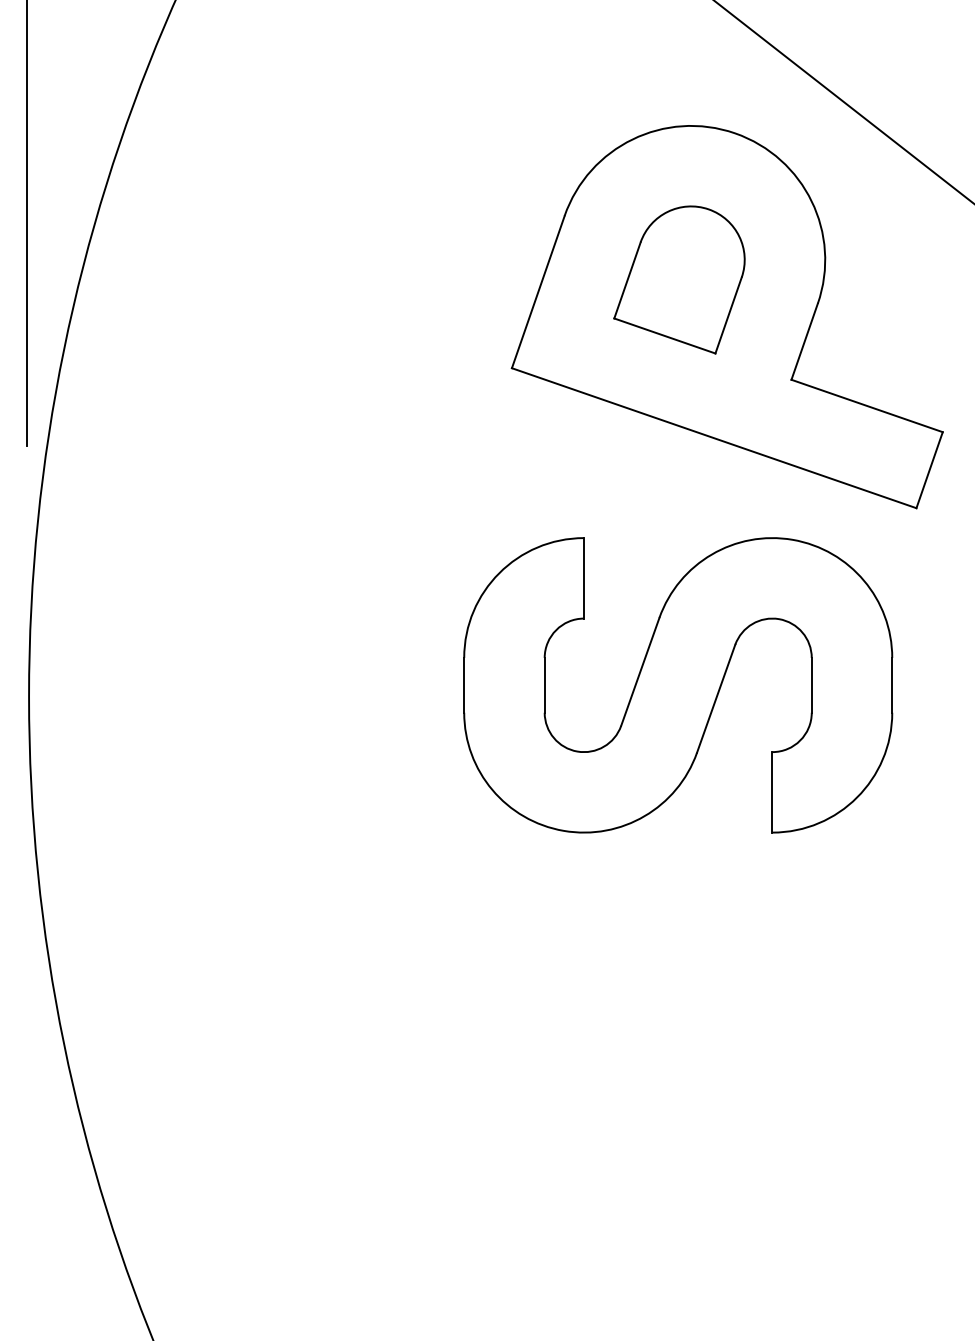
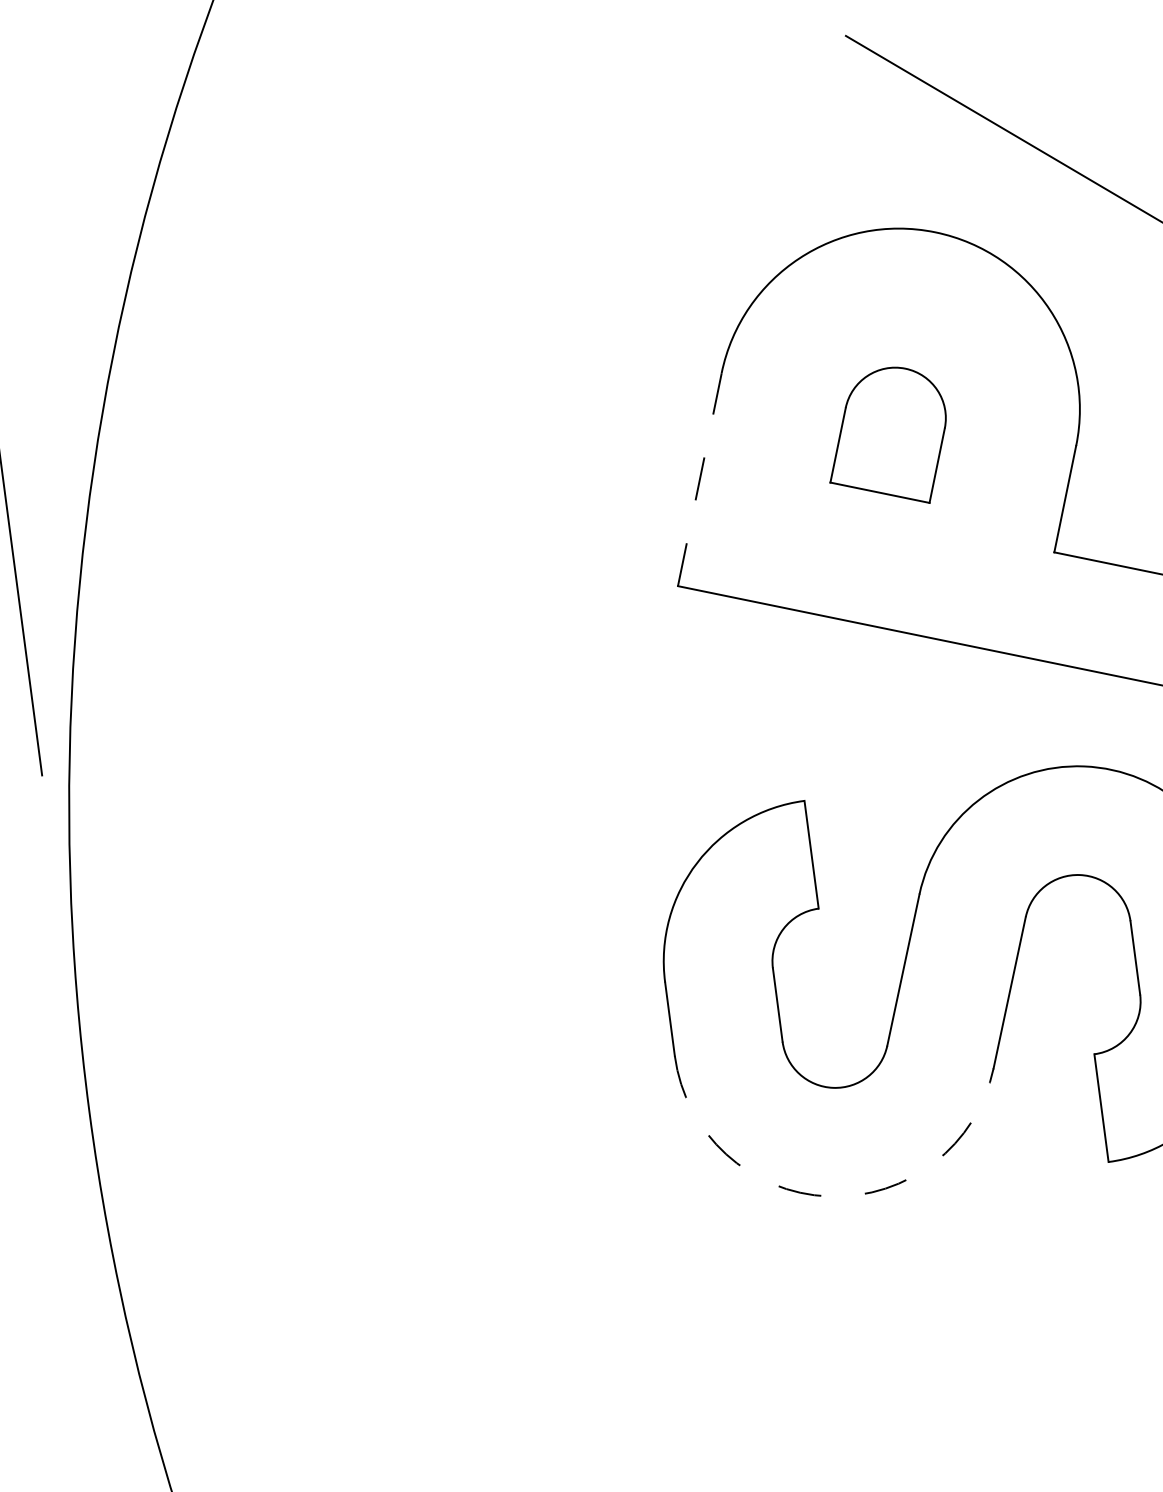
part: (679, 279) -> (886, 437), size x0.7
line: (538, 291) -> (700, 478), solid -> dashed
arc: (563, 830) -> (828, 1196), solid -> dashed

